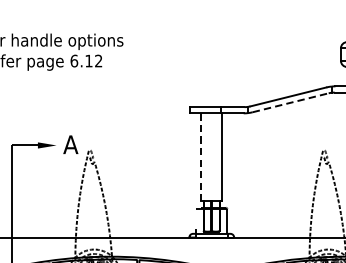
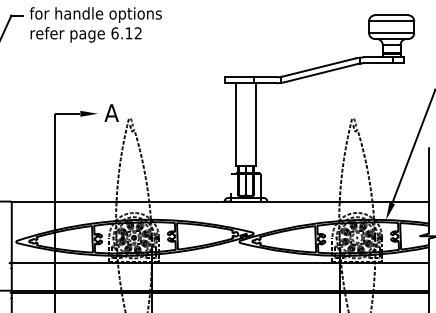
line: (290, 103) -> (321, 73), dashed -> solid
line: (200, 156) -> (235, 124), dashed -> solid

